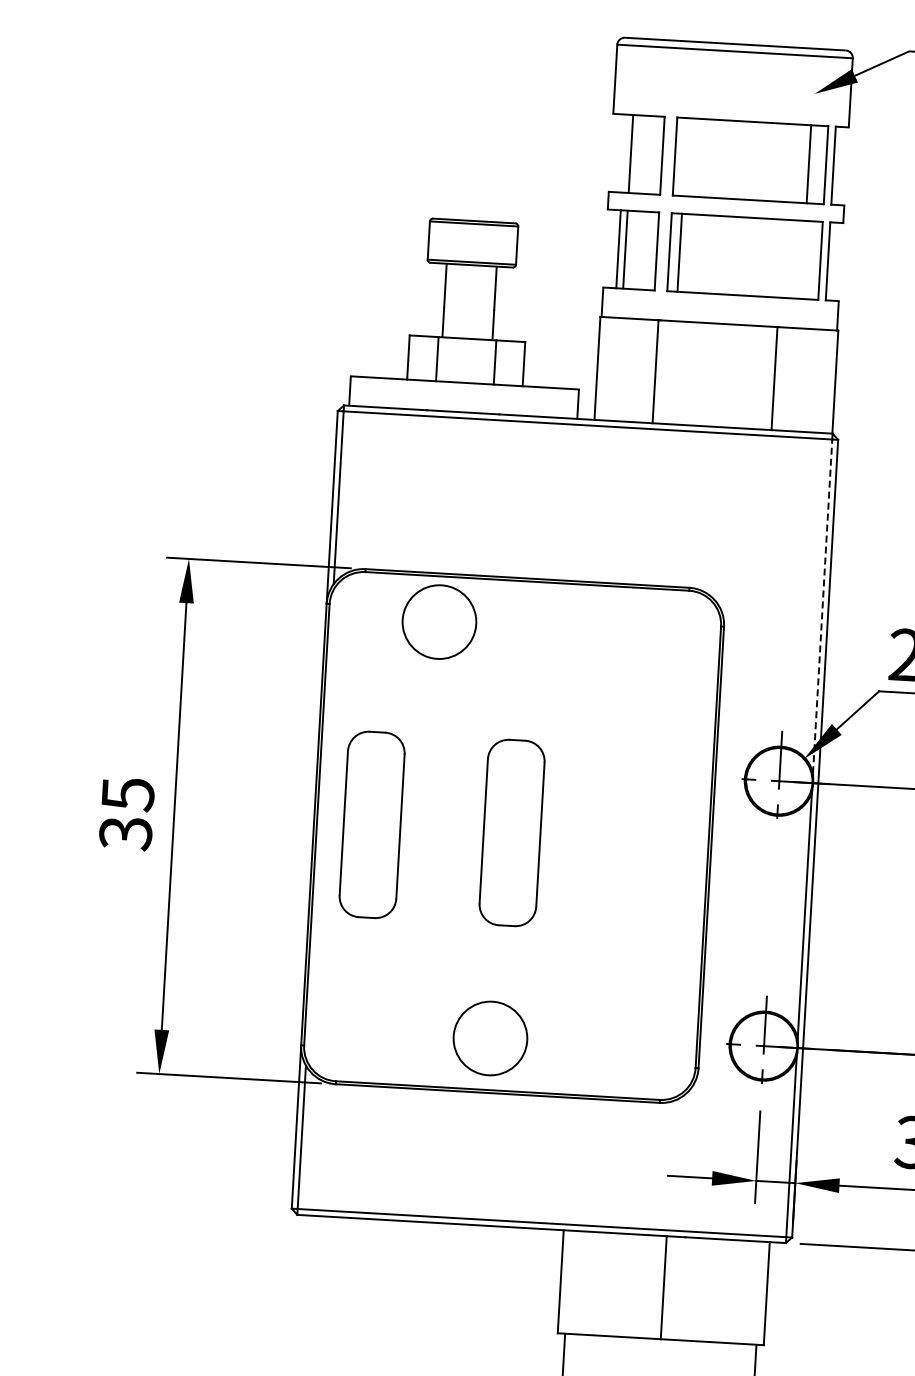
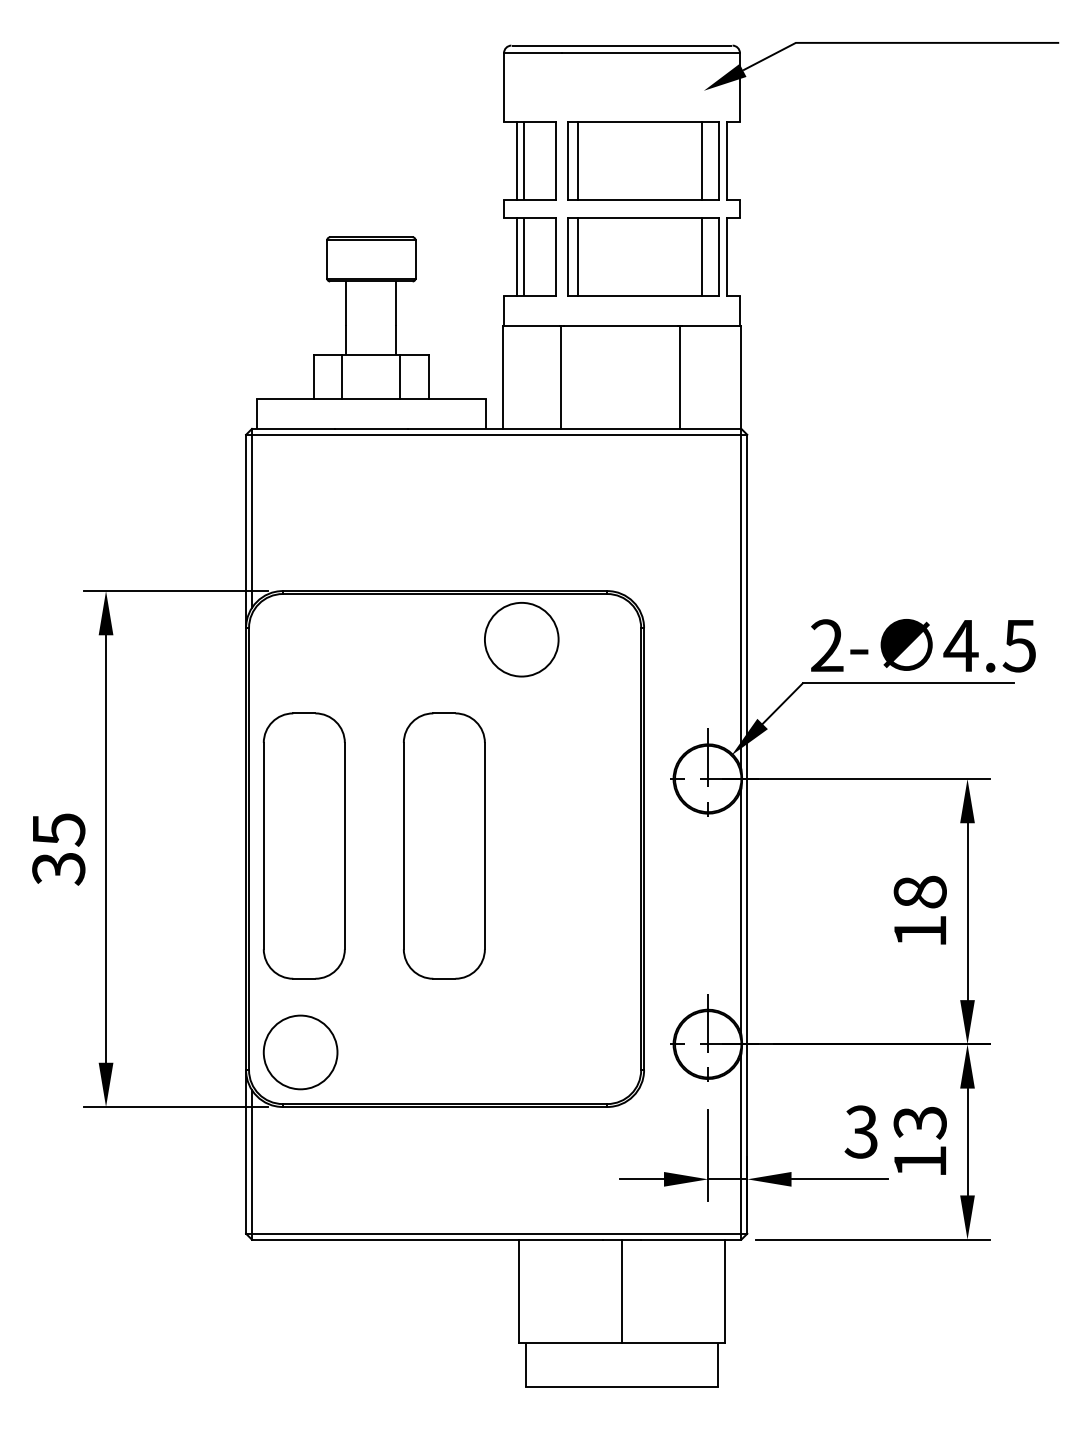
line: (624, 153) -> (517, 161), added
line: (685, 157) -> (578, 161), added
line: (803, 260) -> (702, 257), added
line: (822, 605) -> (741, 601), dashed -> solid
circle: (439, 621) -> (521, 639), moved
part: (371, 824) -> (303, 845), size x1.43
part: (512, 832) -> (444, 845), size x1.43
circle: (490, 1038) -> (300, 1052), moved

